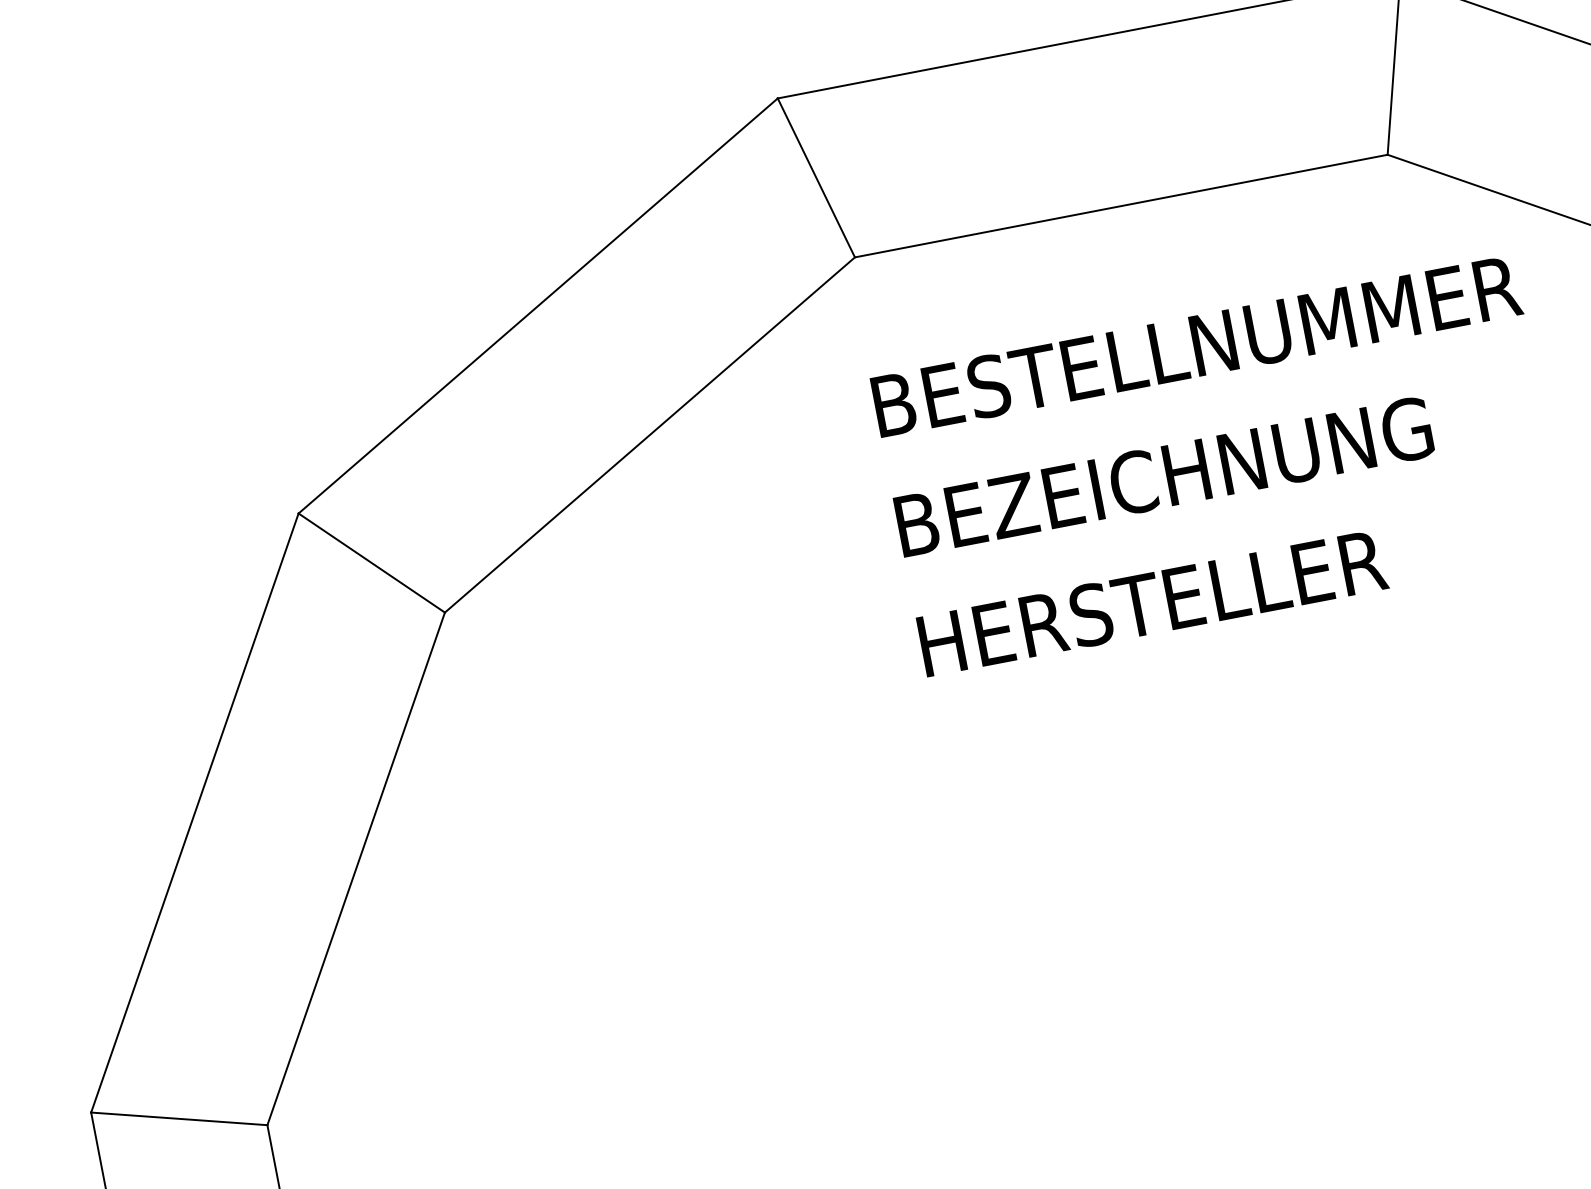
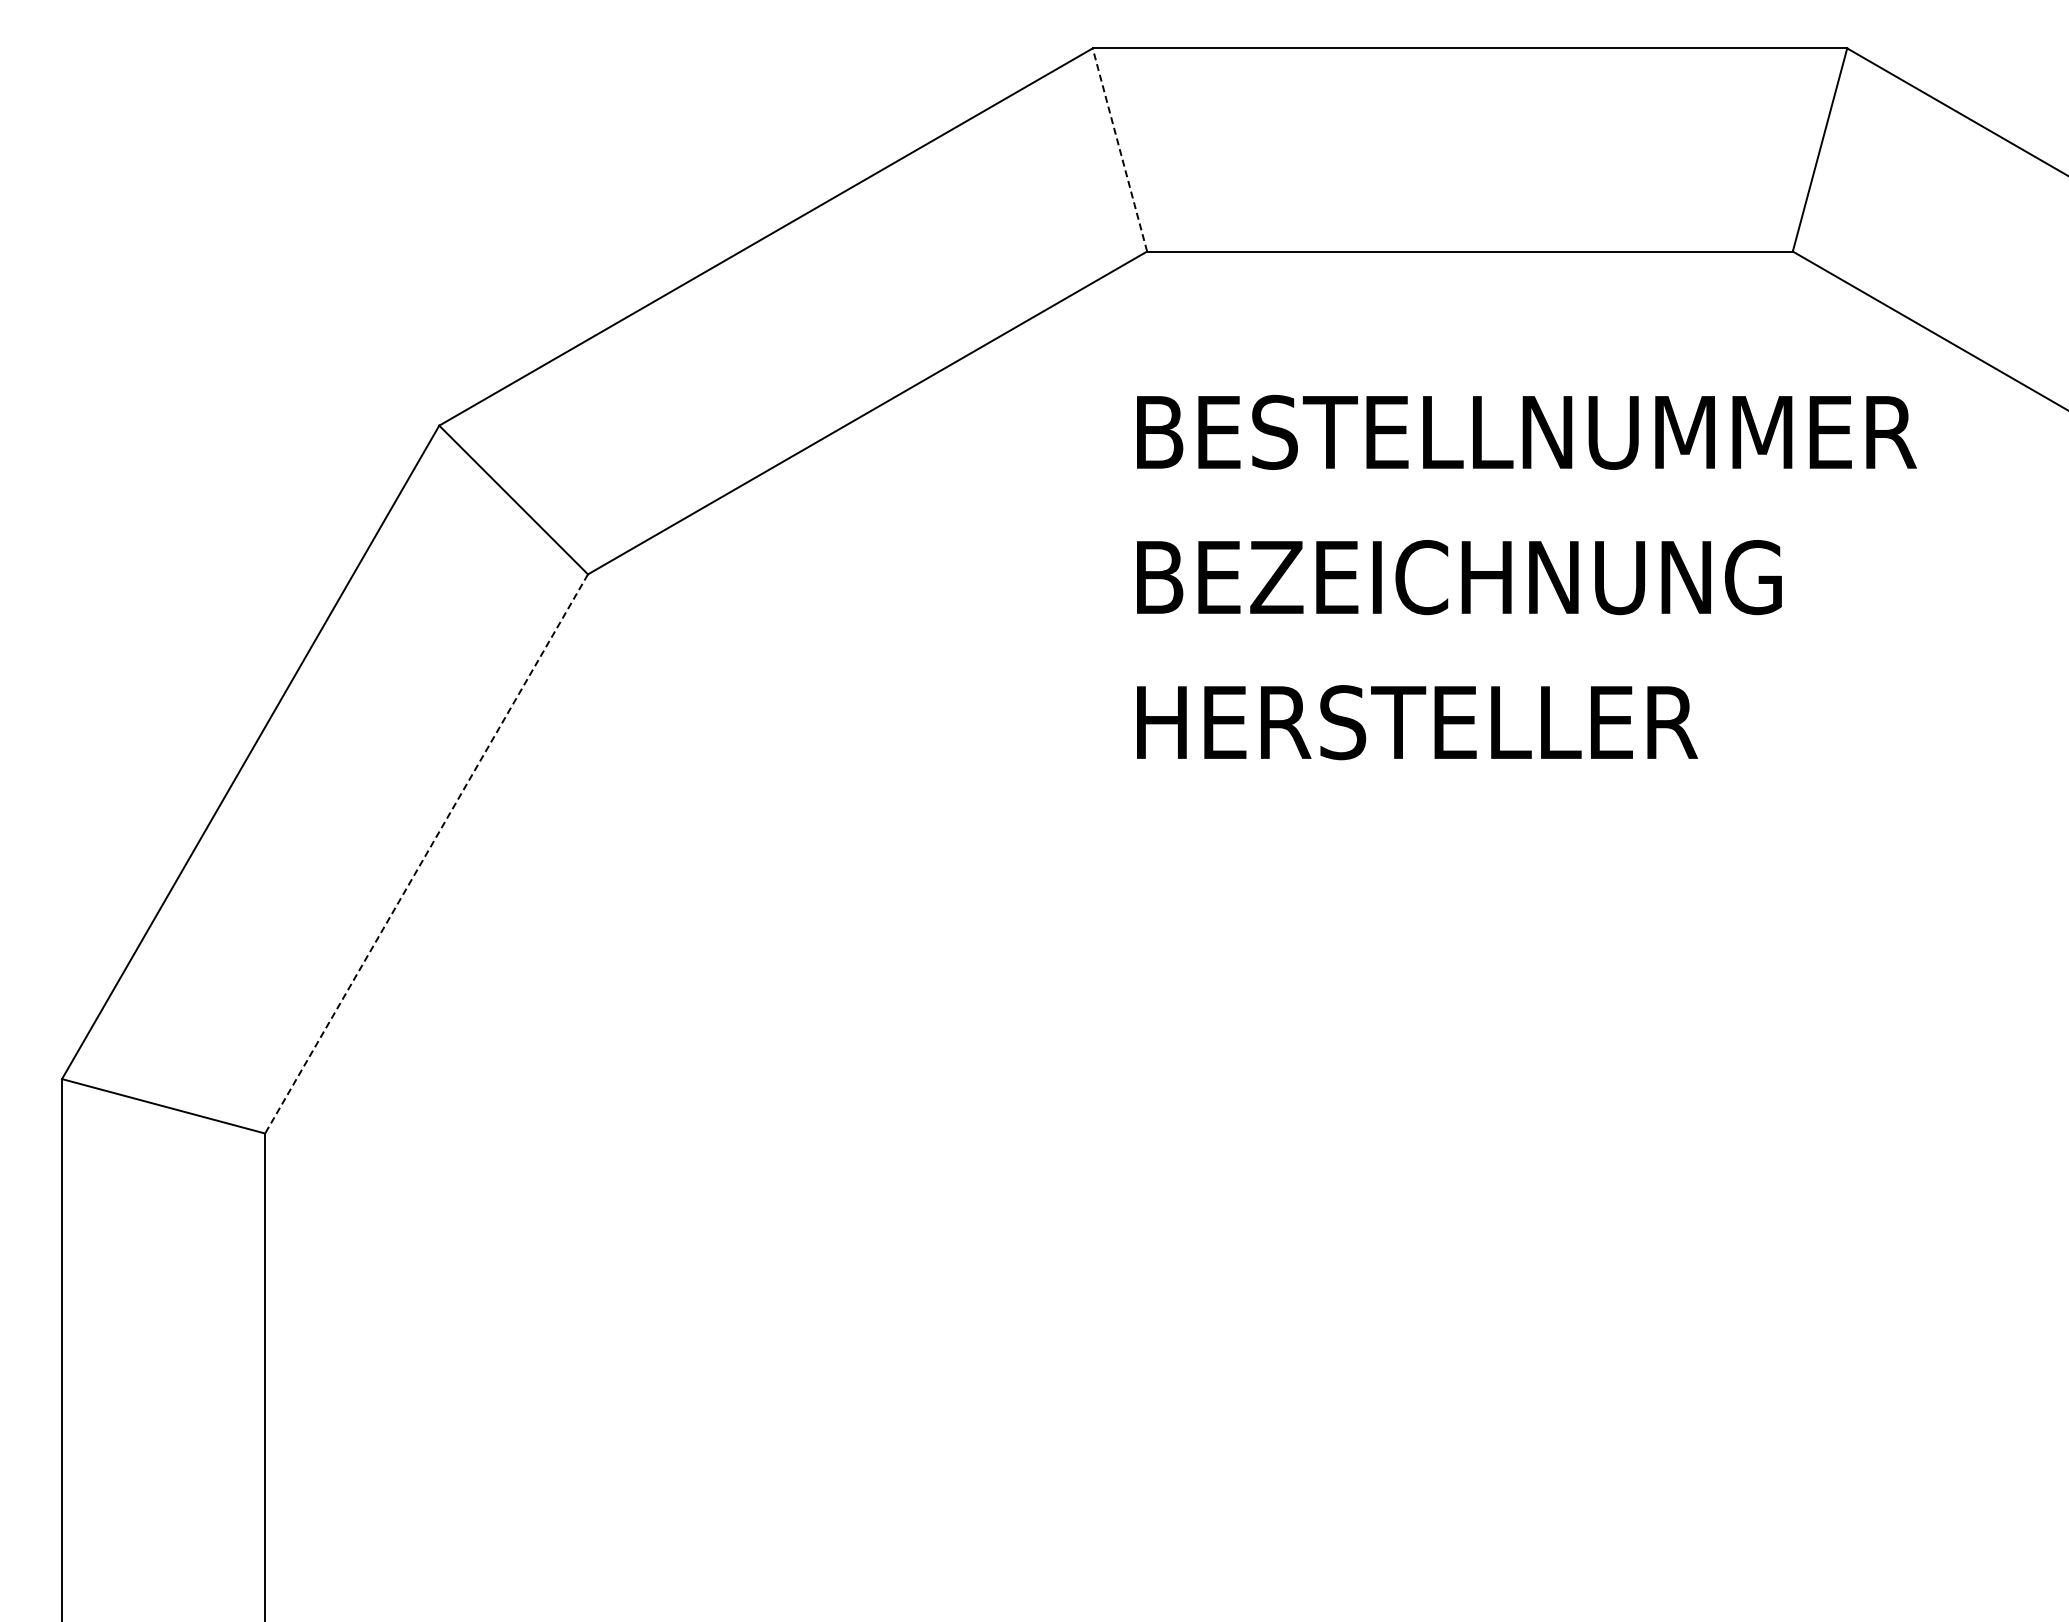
line: (815, 177) -> (1119, 149), solid -> dashed
line: (356, 868) -> (426, 853), solid -> dashed

